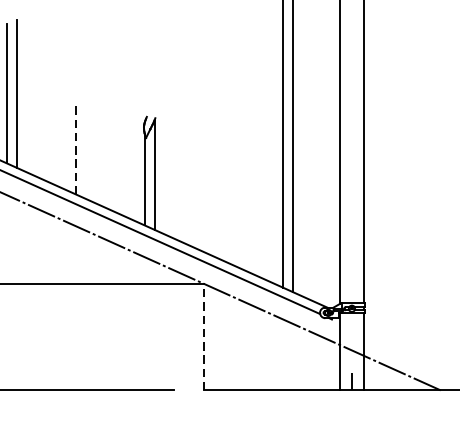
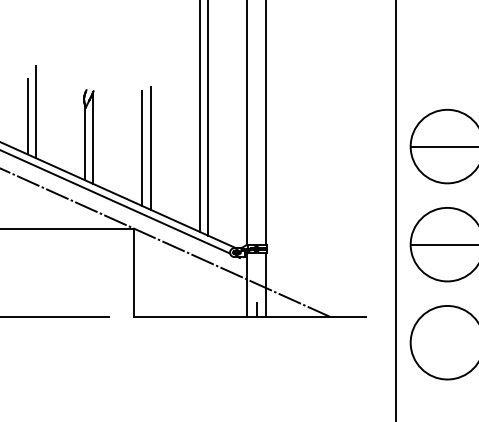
line: (85, 143) -> (35, 112), added
line: (75, 148) -> (27, 116), dashed -> solid
line: (214, 186) -> (142, 147), added
line: (224, 187) -> (150, 148), added
line: (203, 336) -> (133, 272), dashed -> solid

